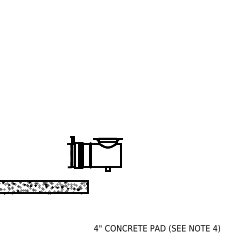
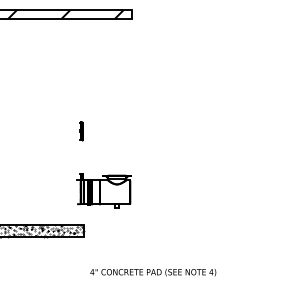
line: (85, 87) -> (81, 131), added
part: (94, 153) -> (103, 190), moved

